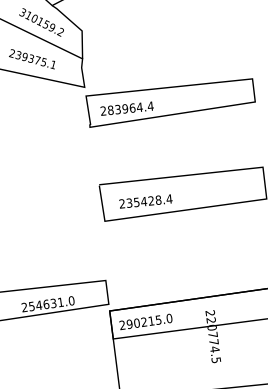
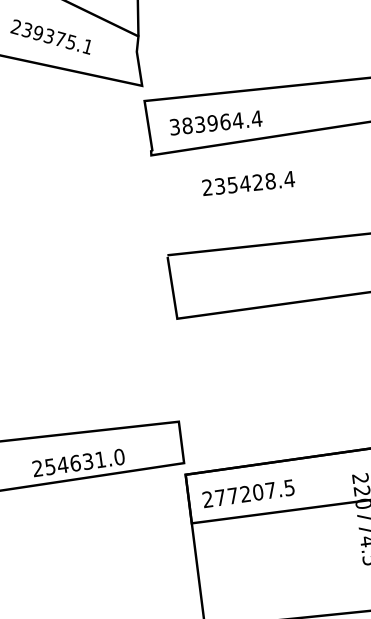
text: (103, 110) -> (174, 126), 283964.4 -> 383964.4
text: (145, 201) -> (247, 183), moved
text: (149, 321) -> (254, 492), 290215.0 -> 277207.5

